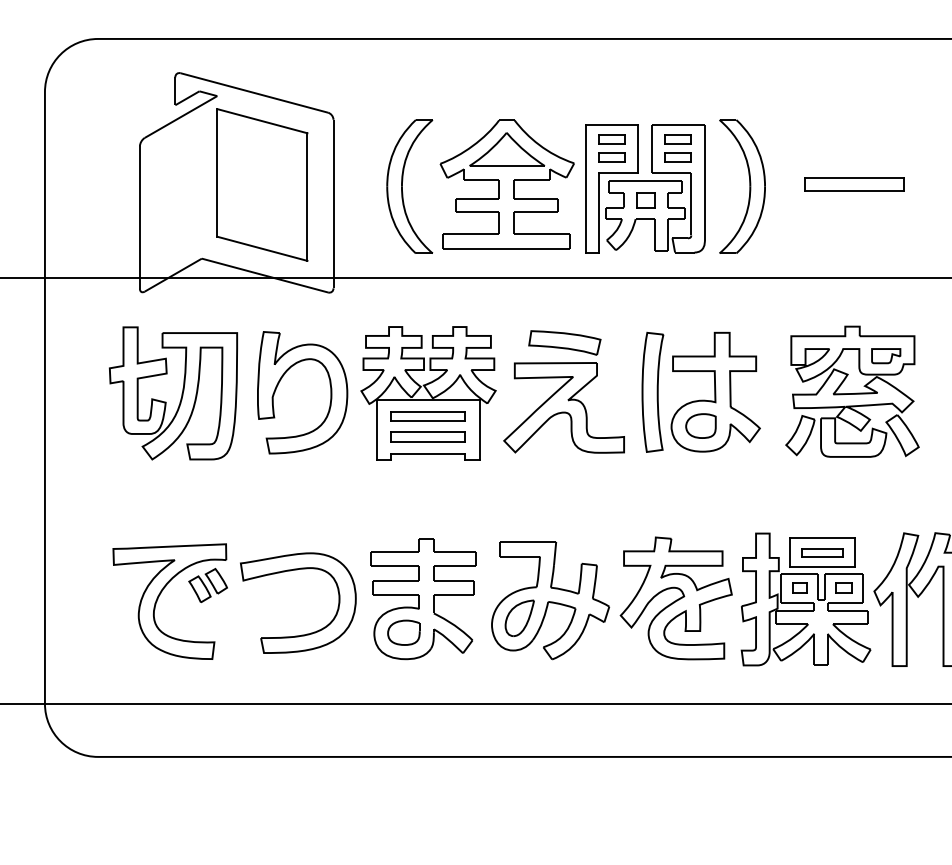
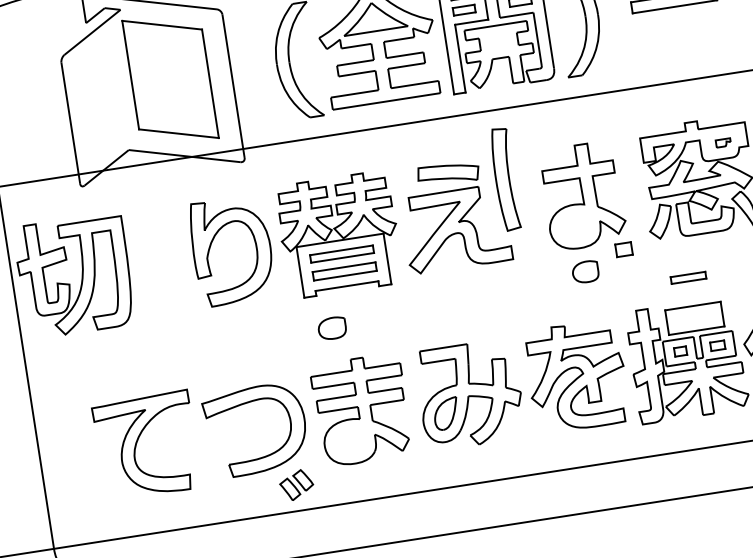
part: (645, 200) -> (623, 250), moved
part: (886, 356) -> (723, 143), size x0.6
part: (652, 392) -> (504, 179), moved
part: (181, 393) -> (81, 274), moved
part: (700, 425) -> (585, 271), moved
part: (822, 552) -> (688, 277), moved
part: (207, 585) -> (296, 485), moved
part: (403, 632) -> (331, 328), moved

